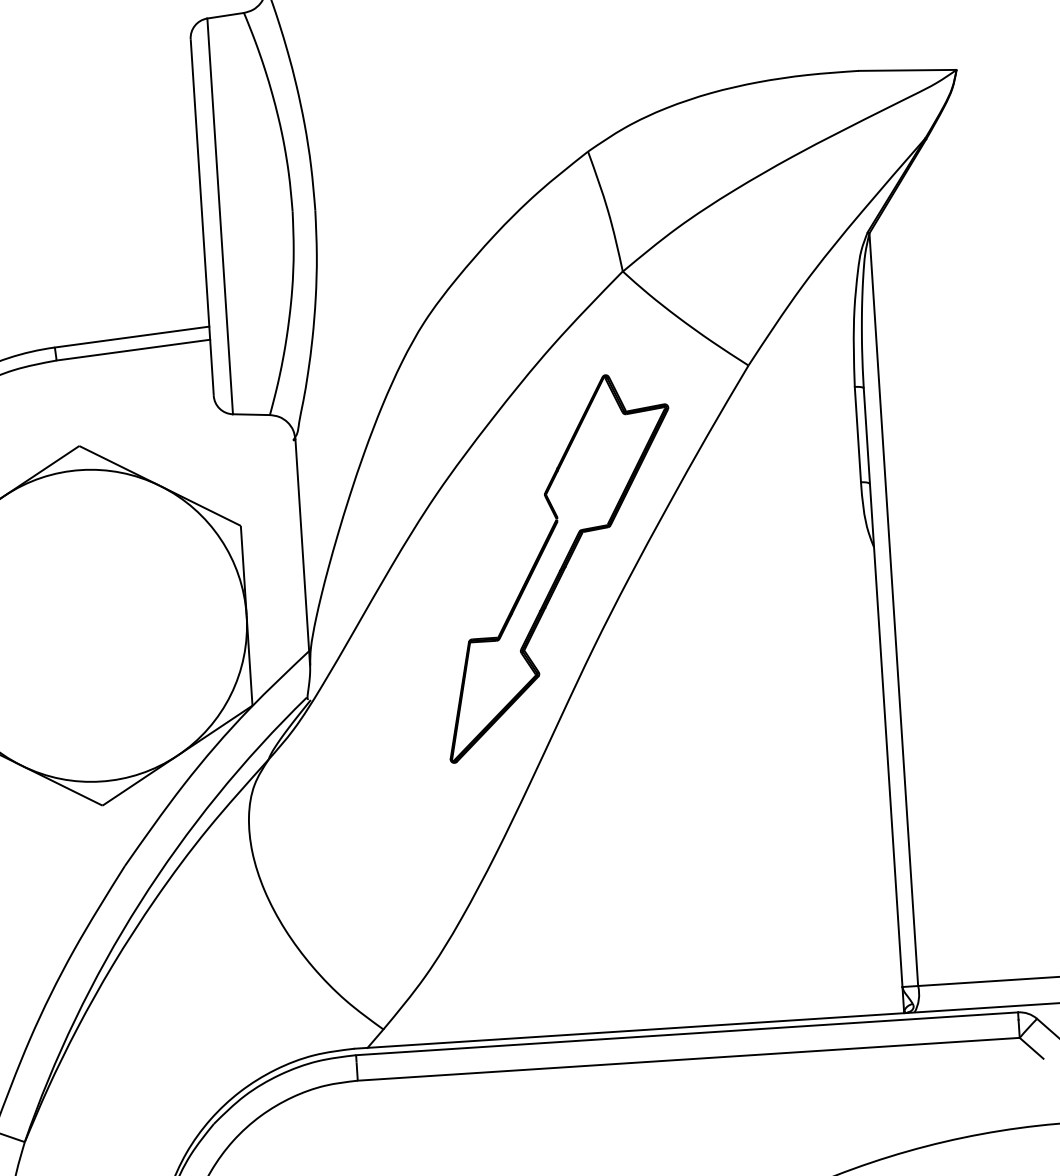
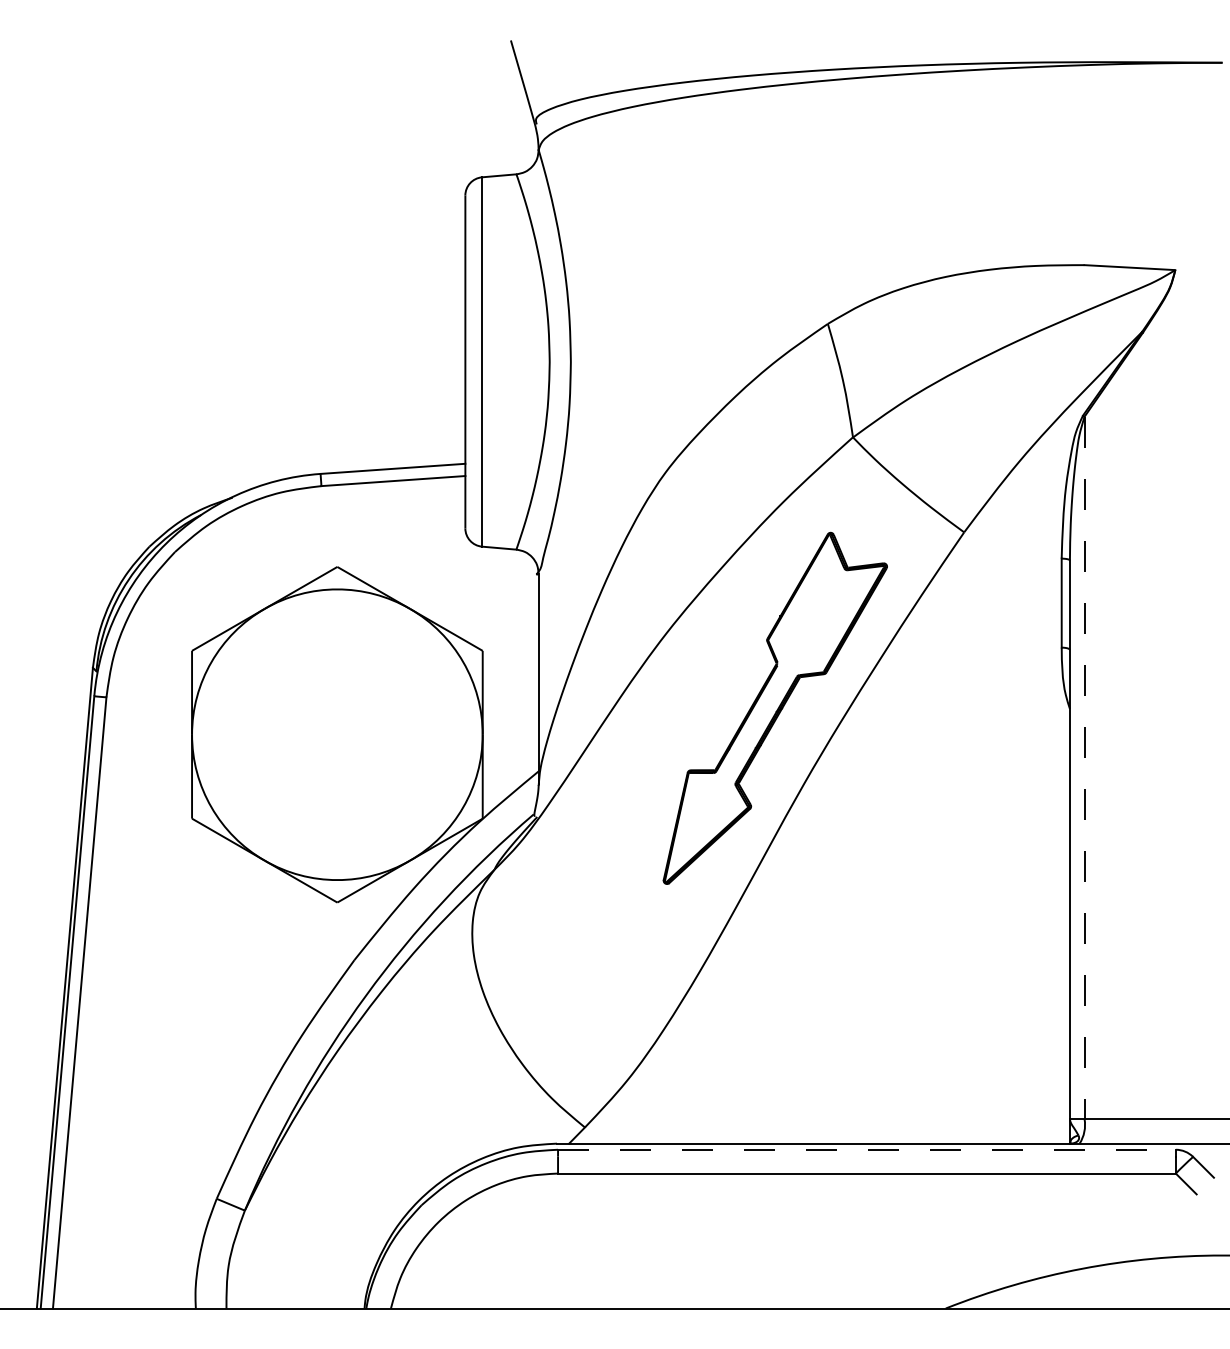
line: (893, 610) -> (1084, 768), solid -> dashed
line: (686, 1033) -> (866, 1149), solid -> dashed

